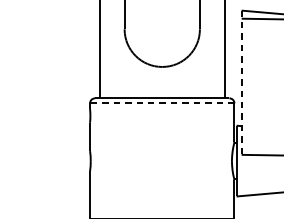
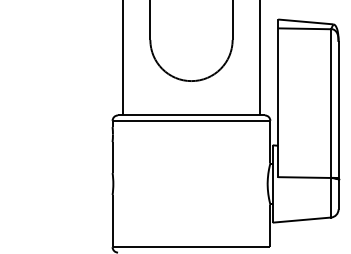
line: (241, 82) -> (278, 98), dashed -> solid
line: (162, 103) -> (191, 120), dashed -> solid

